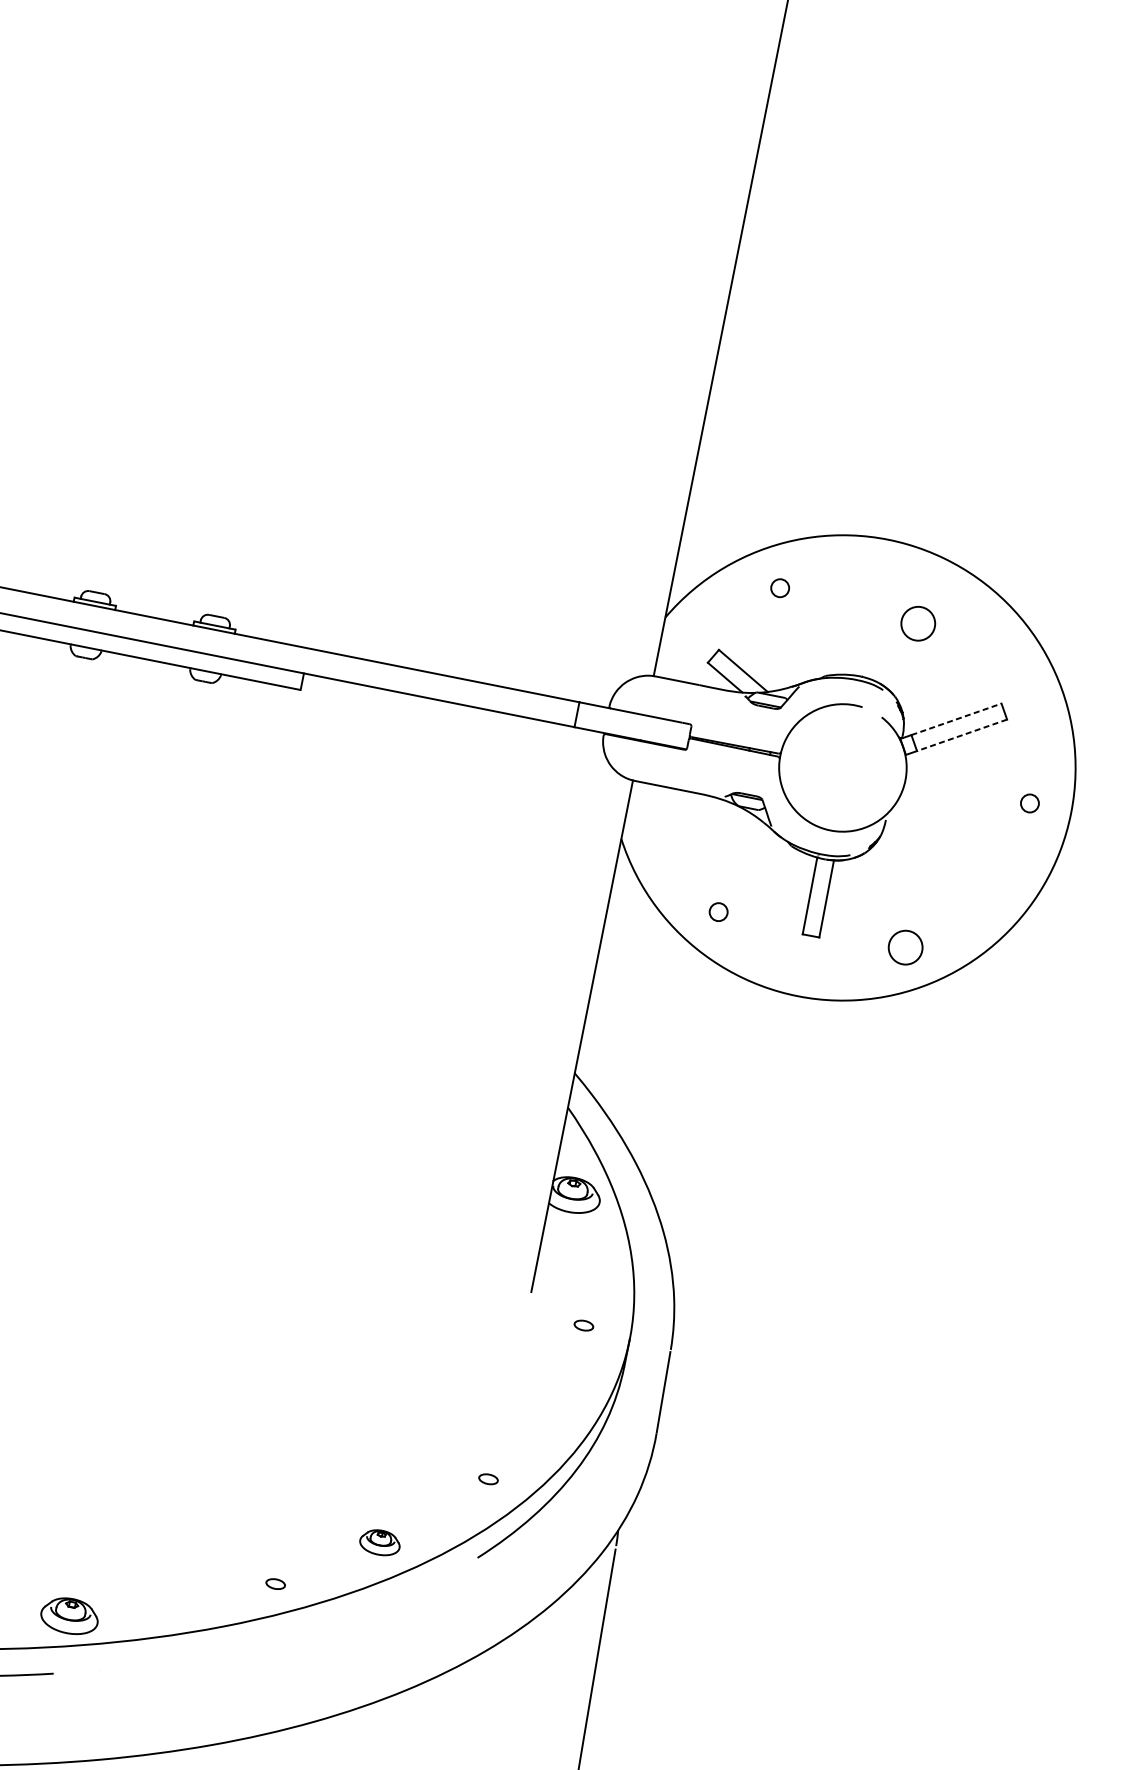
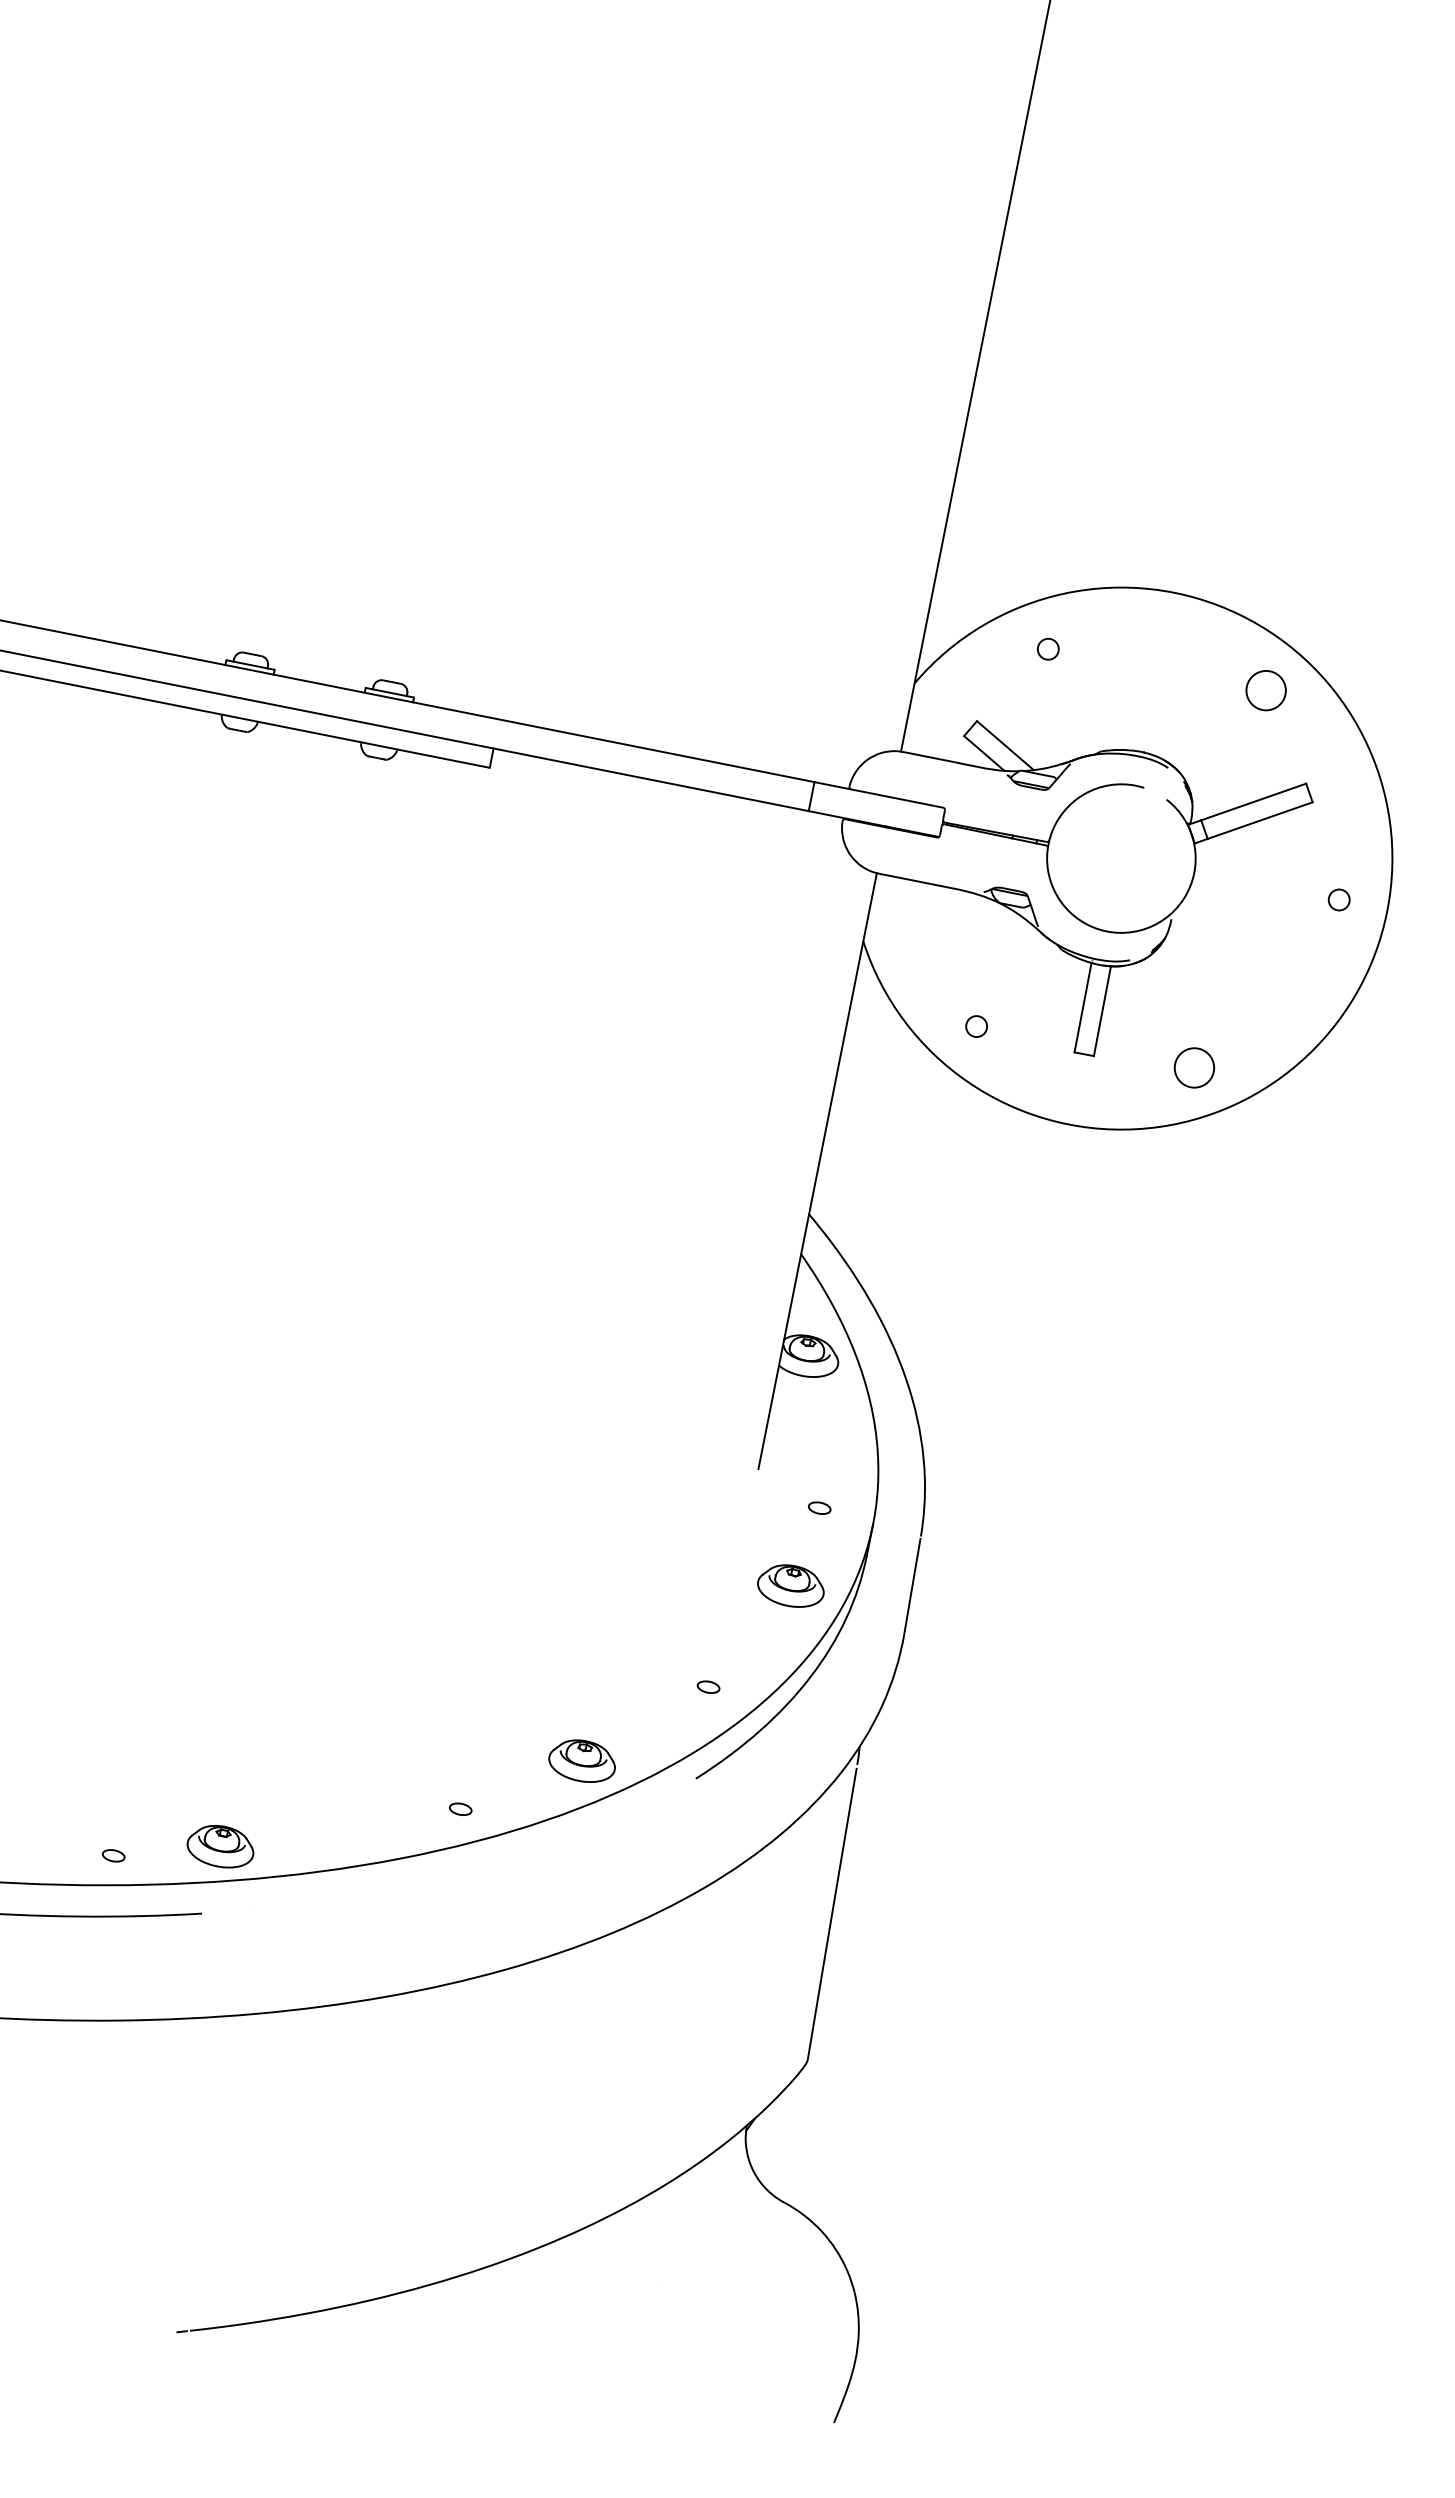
circle: (917, 623) -> (1265, 690), moved
line: (956, 719) -> (1253, 802), dashed -> solid
line: (962, 735) -> (1260, 820), dashed -> solid
part: (558, 1391) -> (790, 1585), added
part: (379, 1542) -> (581, 1760), size x1.43

